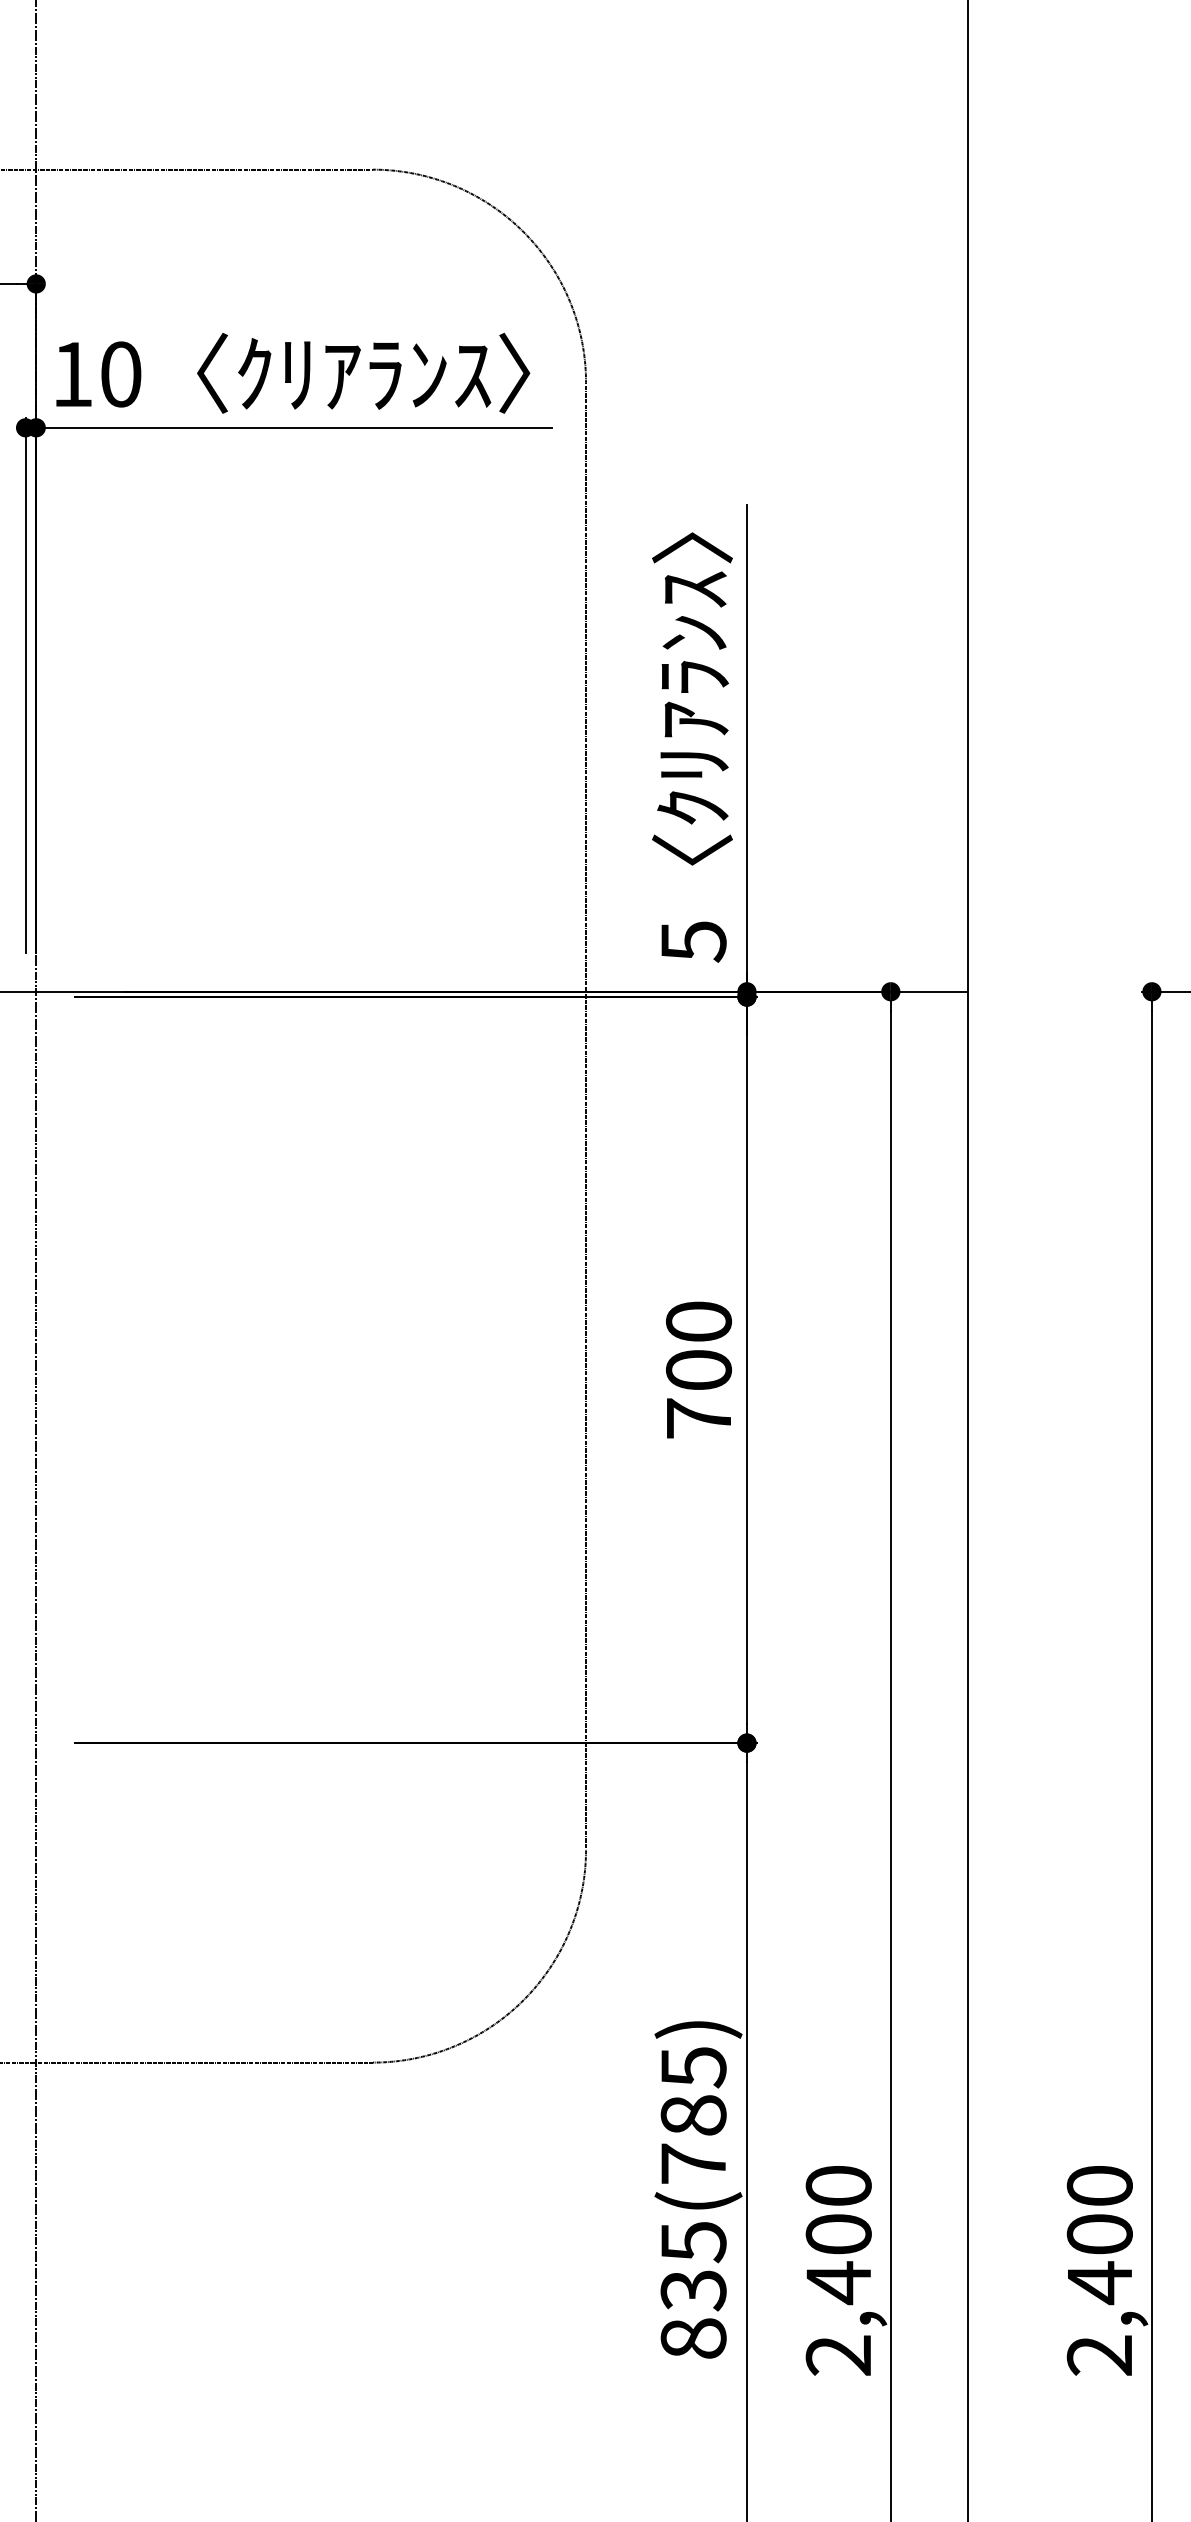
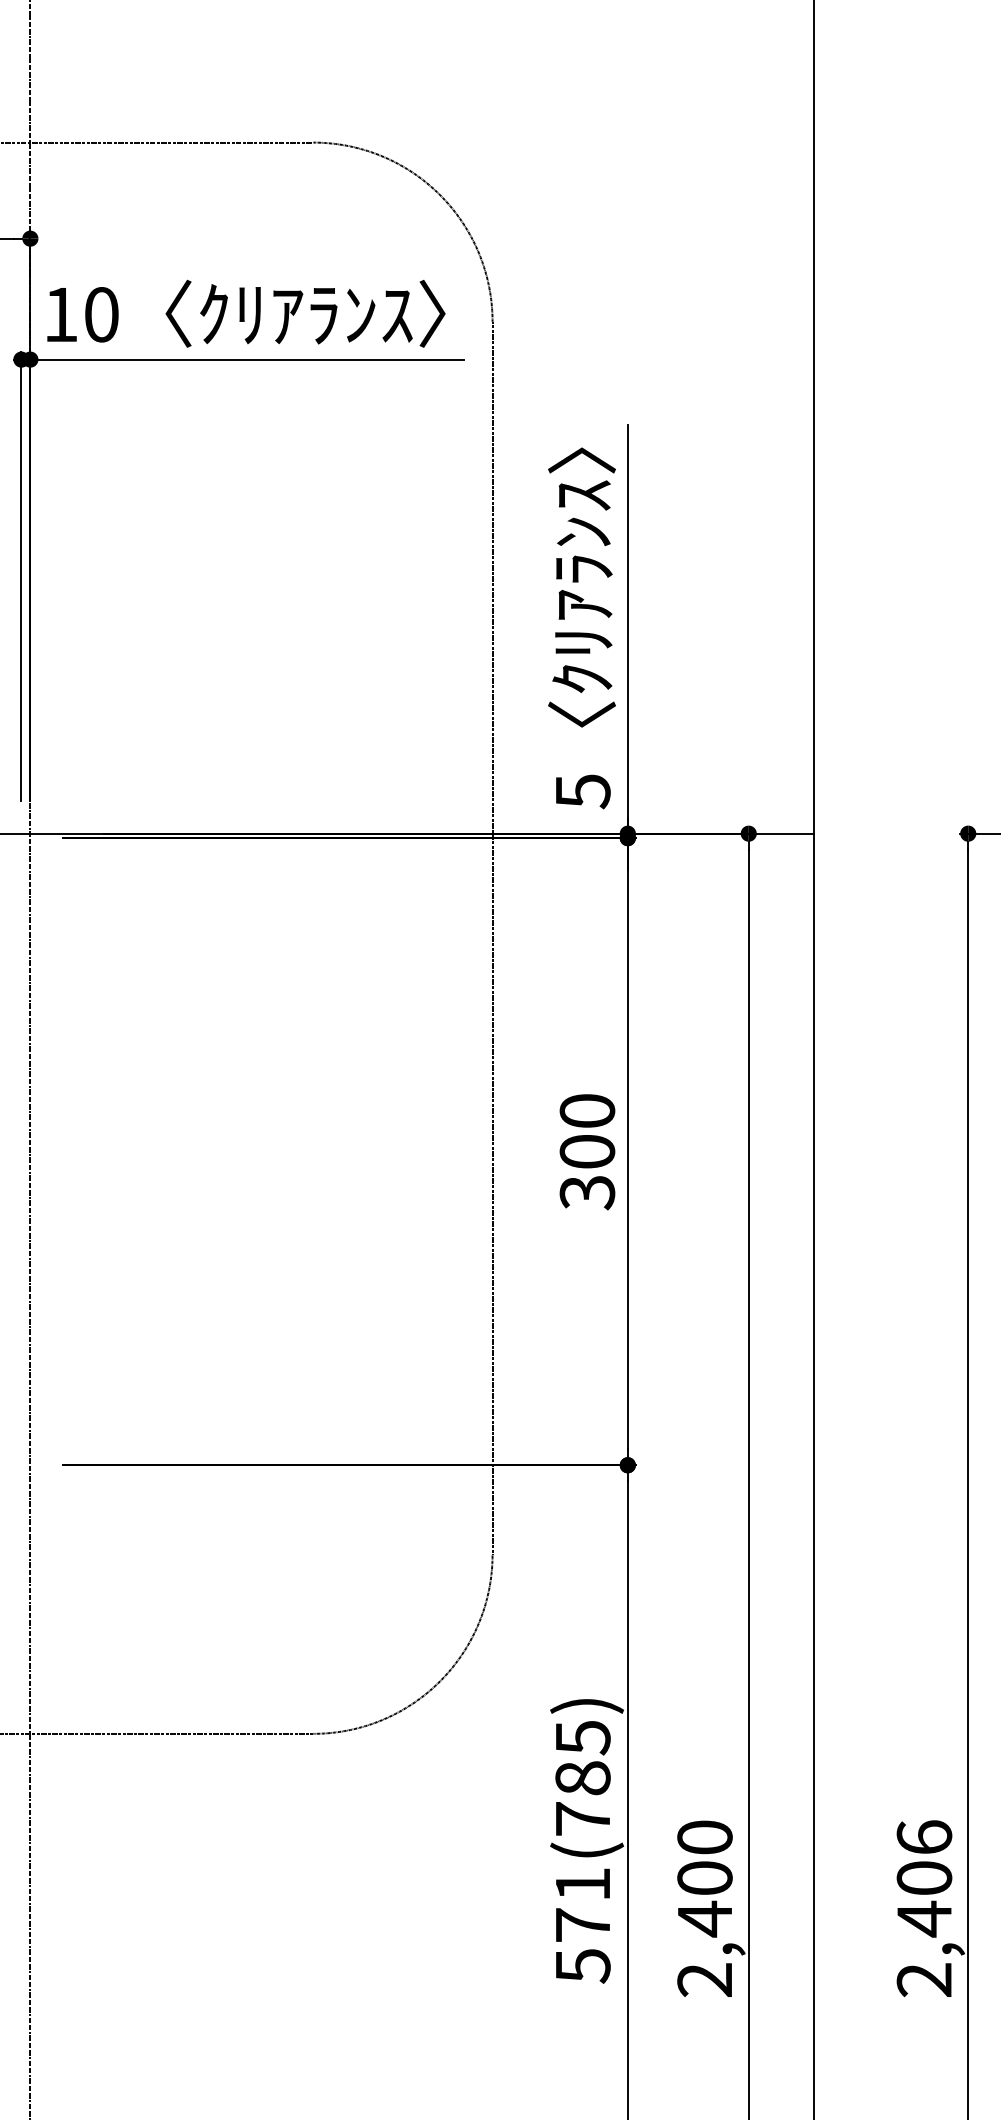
text: (698, 1418) -> (587, 1192), 700 -> 300
text: (1099, 2185) -> (924, 1837), 2,400 -> 2,406
text: (693, 2290) -> (582, 1925), 835(785) -> 571(785)

